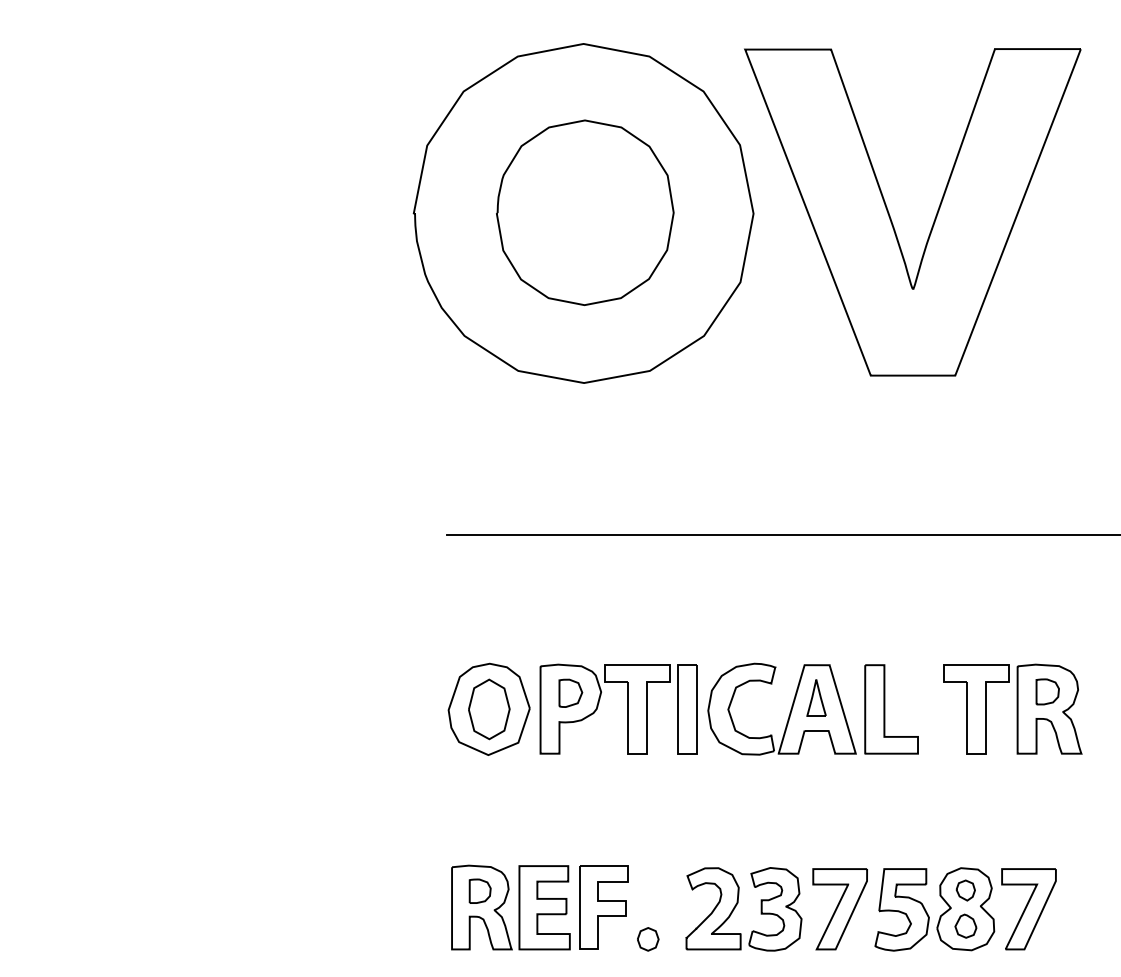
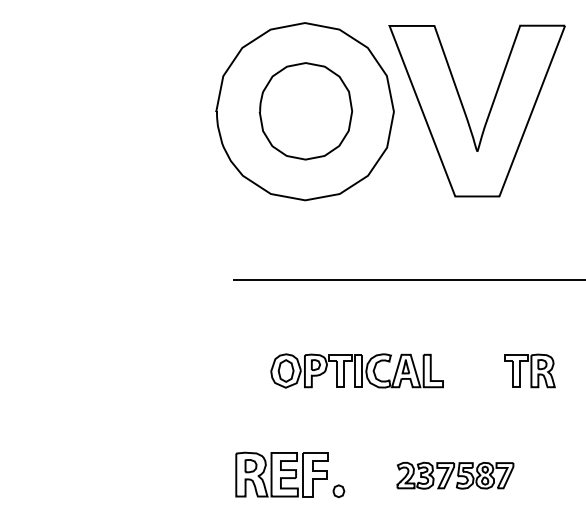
part: (681, 708) -> (356, 370), size x0.7
part: (1012, 708) -> (529, 370), size x0.7
part: (871, 909) -> (455, 475), size x0.6

